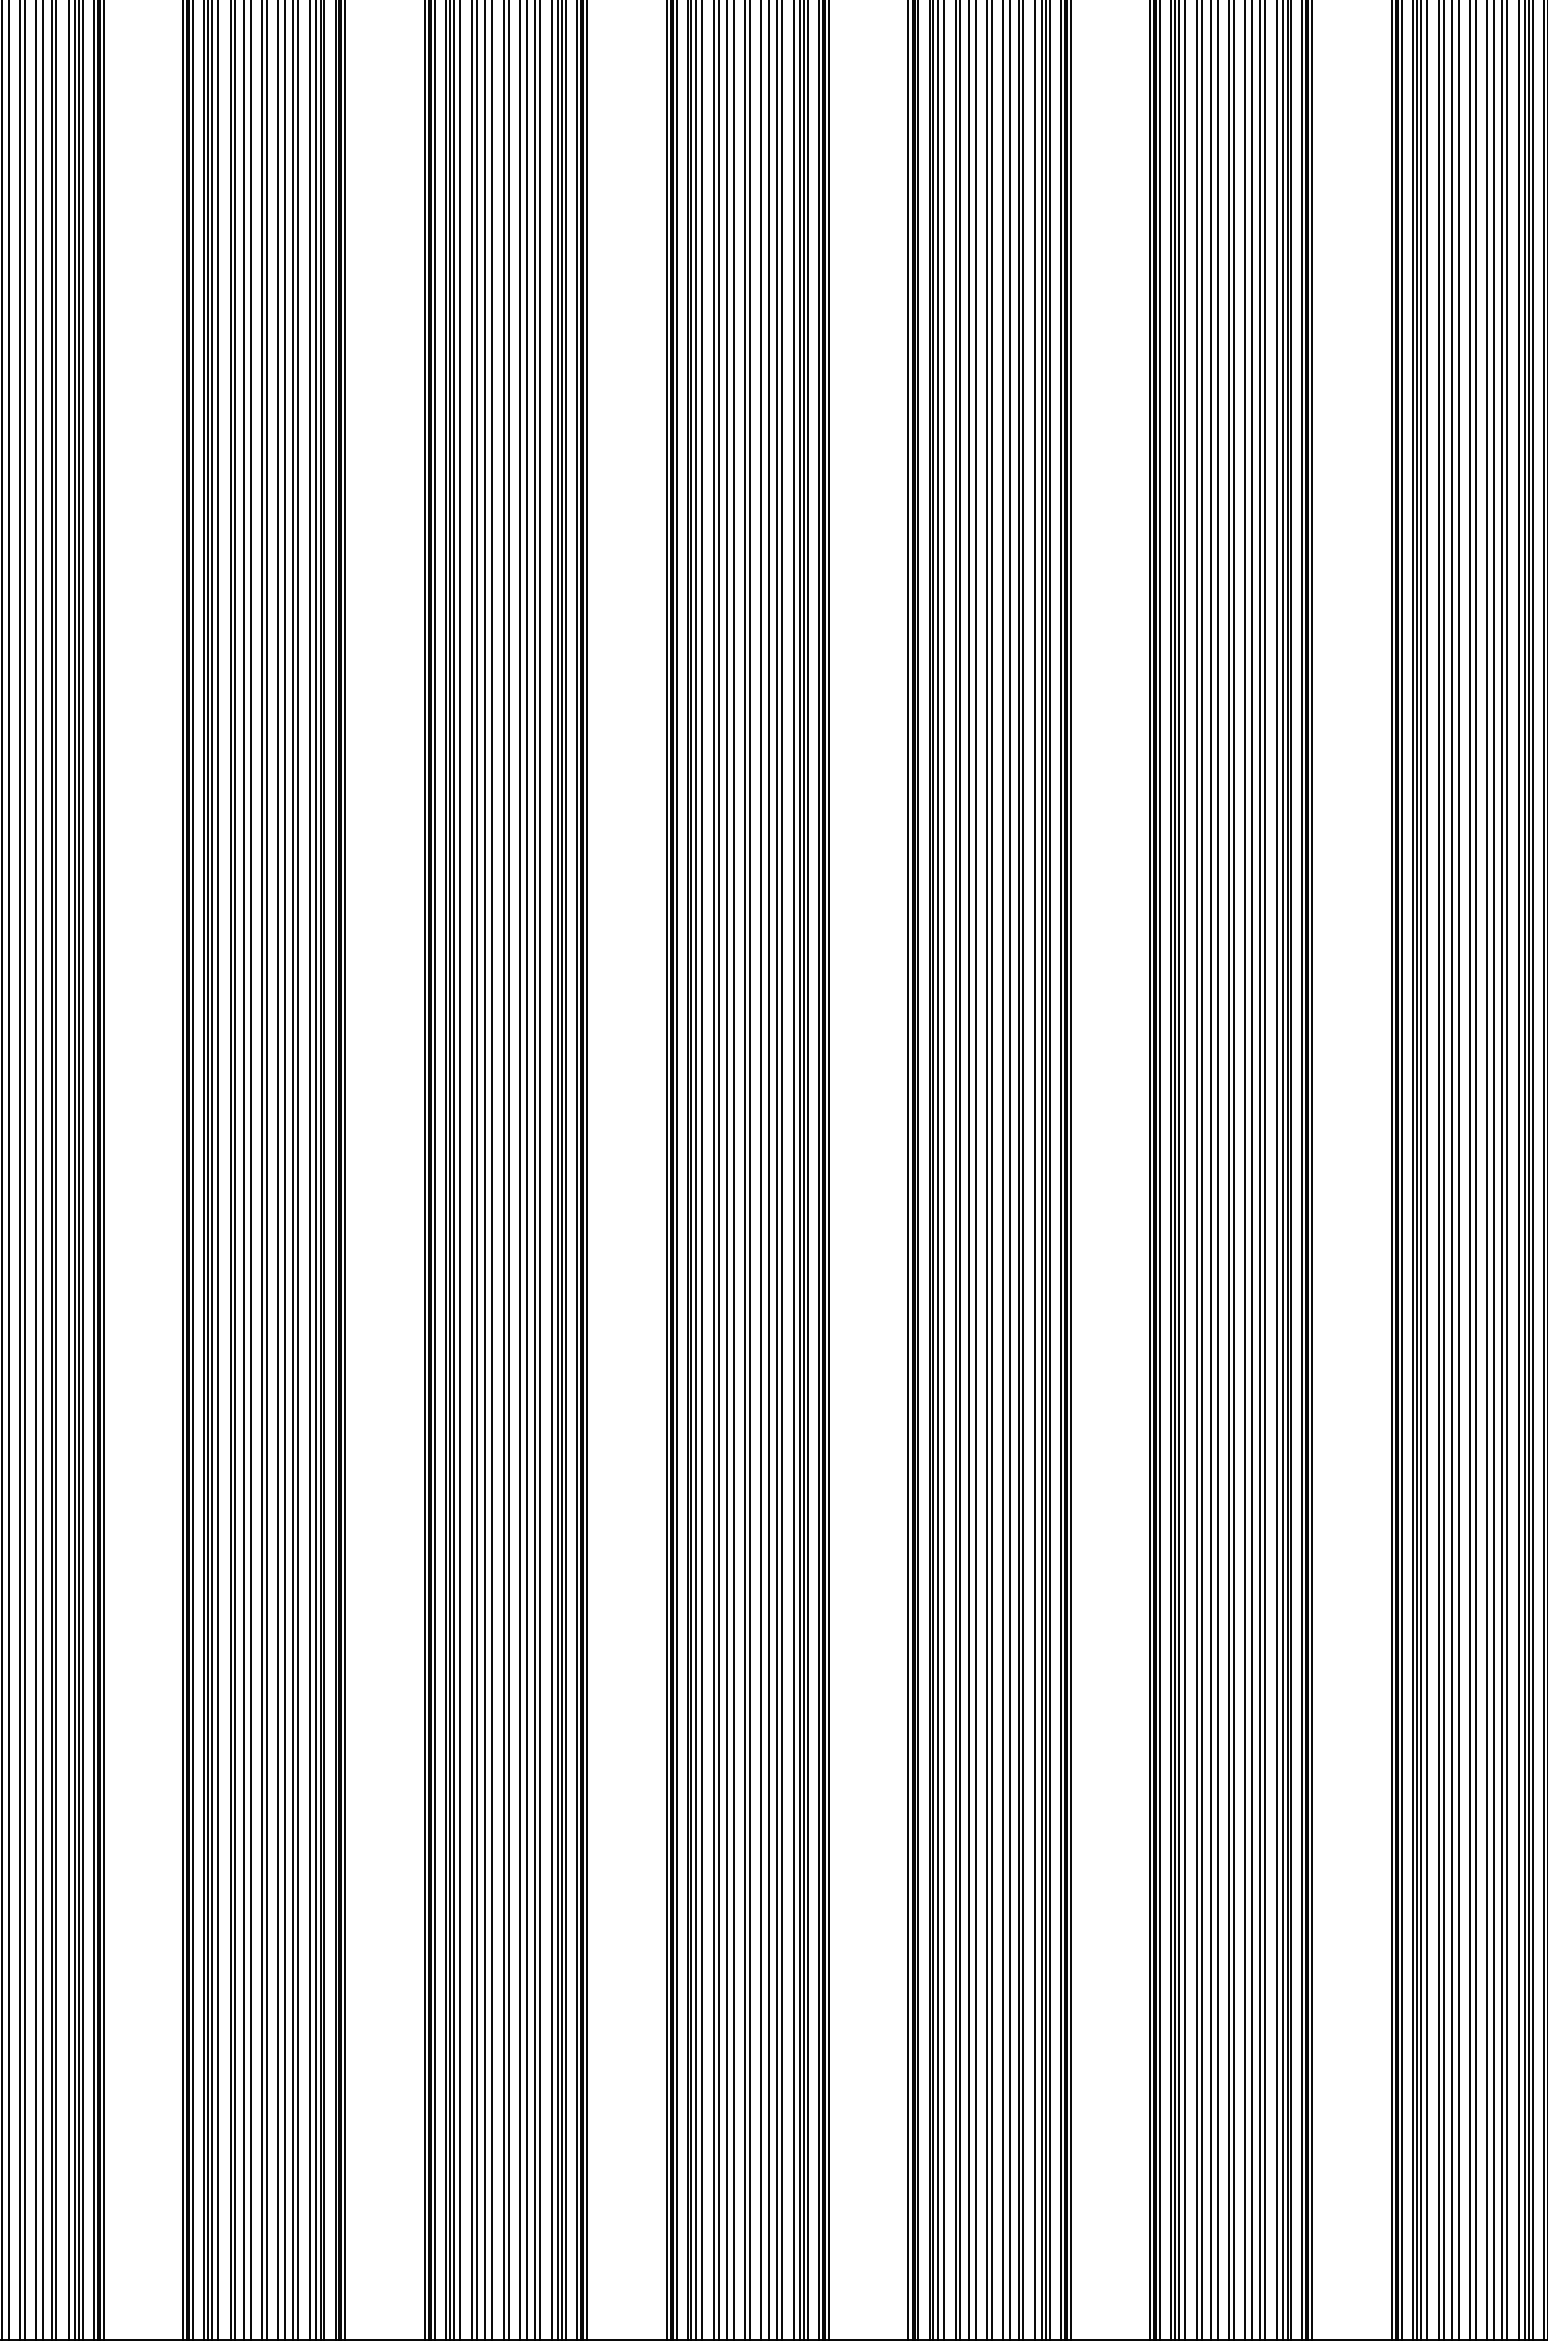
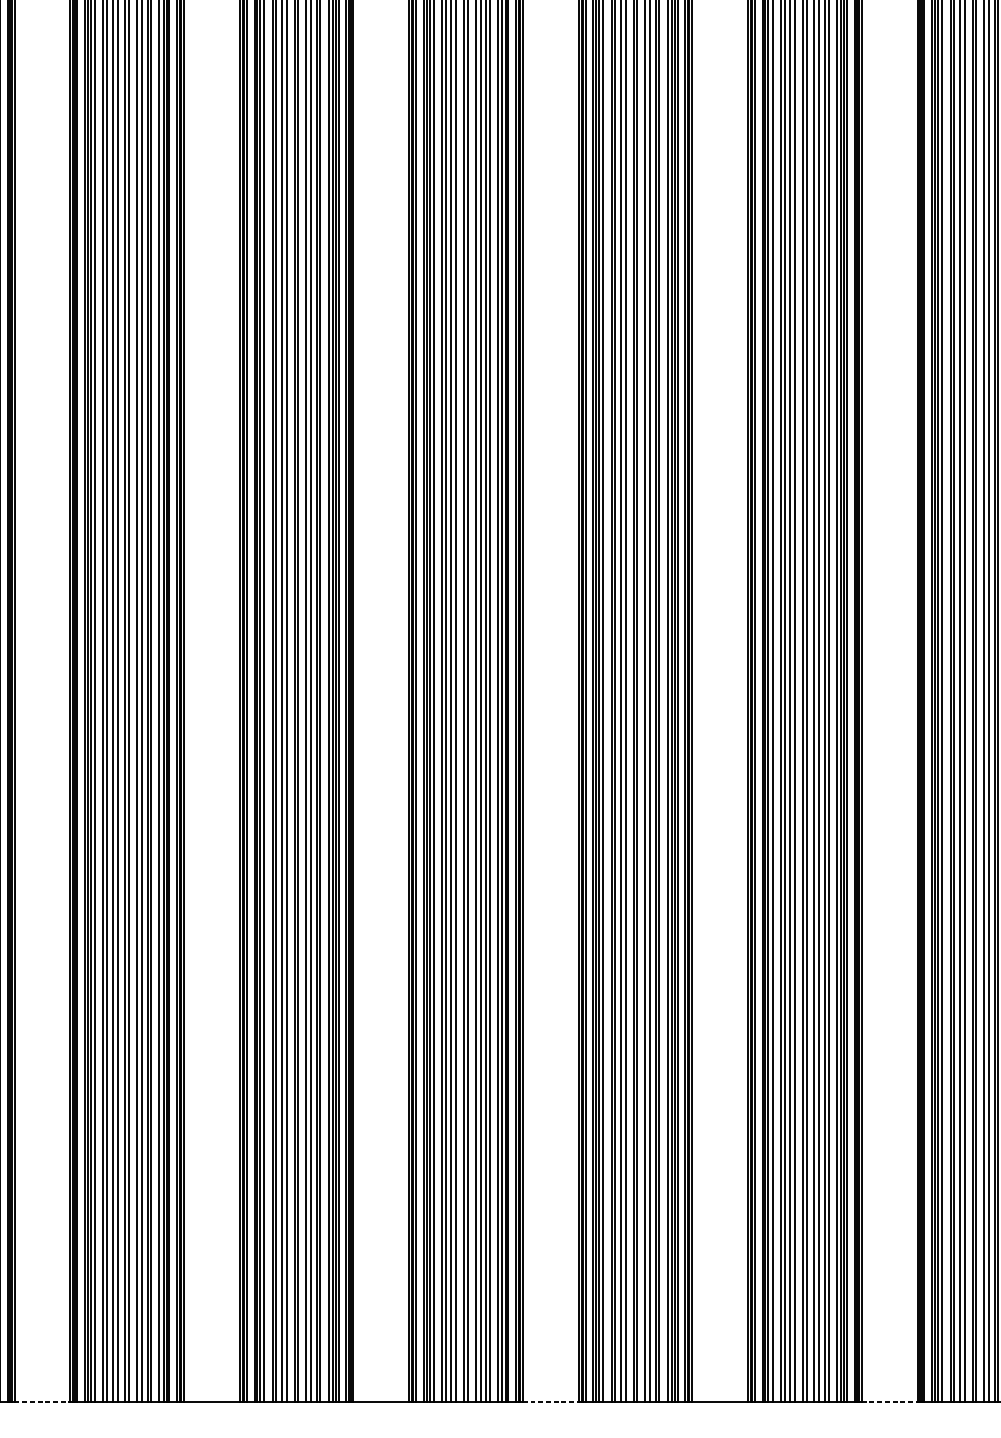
line: (143, 2339) -> (42, 1401), solid -> dashed
line: (868, 2339) -> (550, 1401), solid -> dashed
line: (1352, 2339) -> (889, 1401), solid -> dashed

